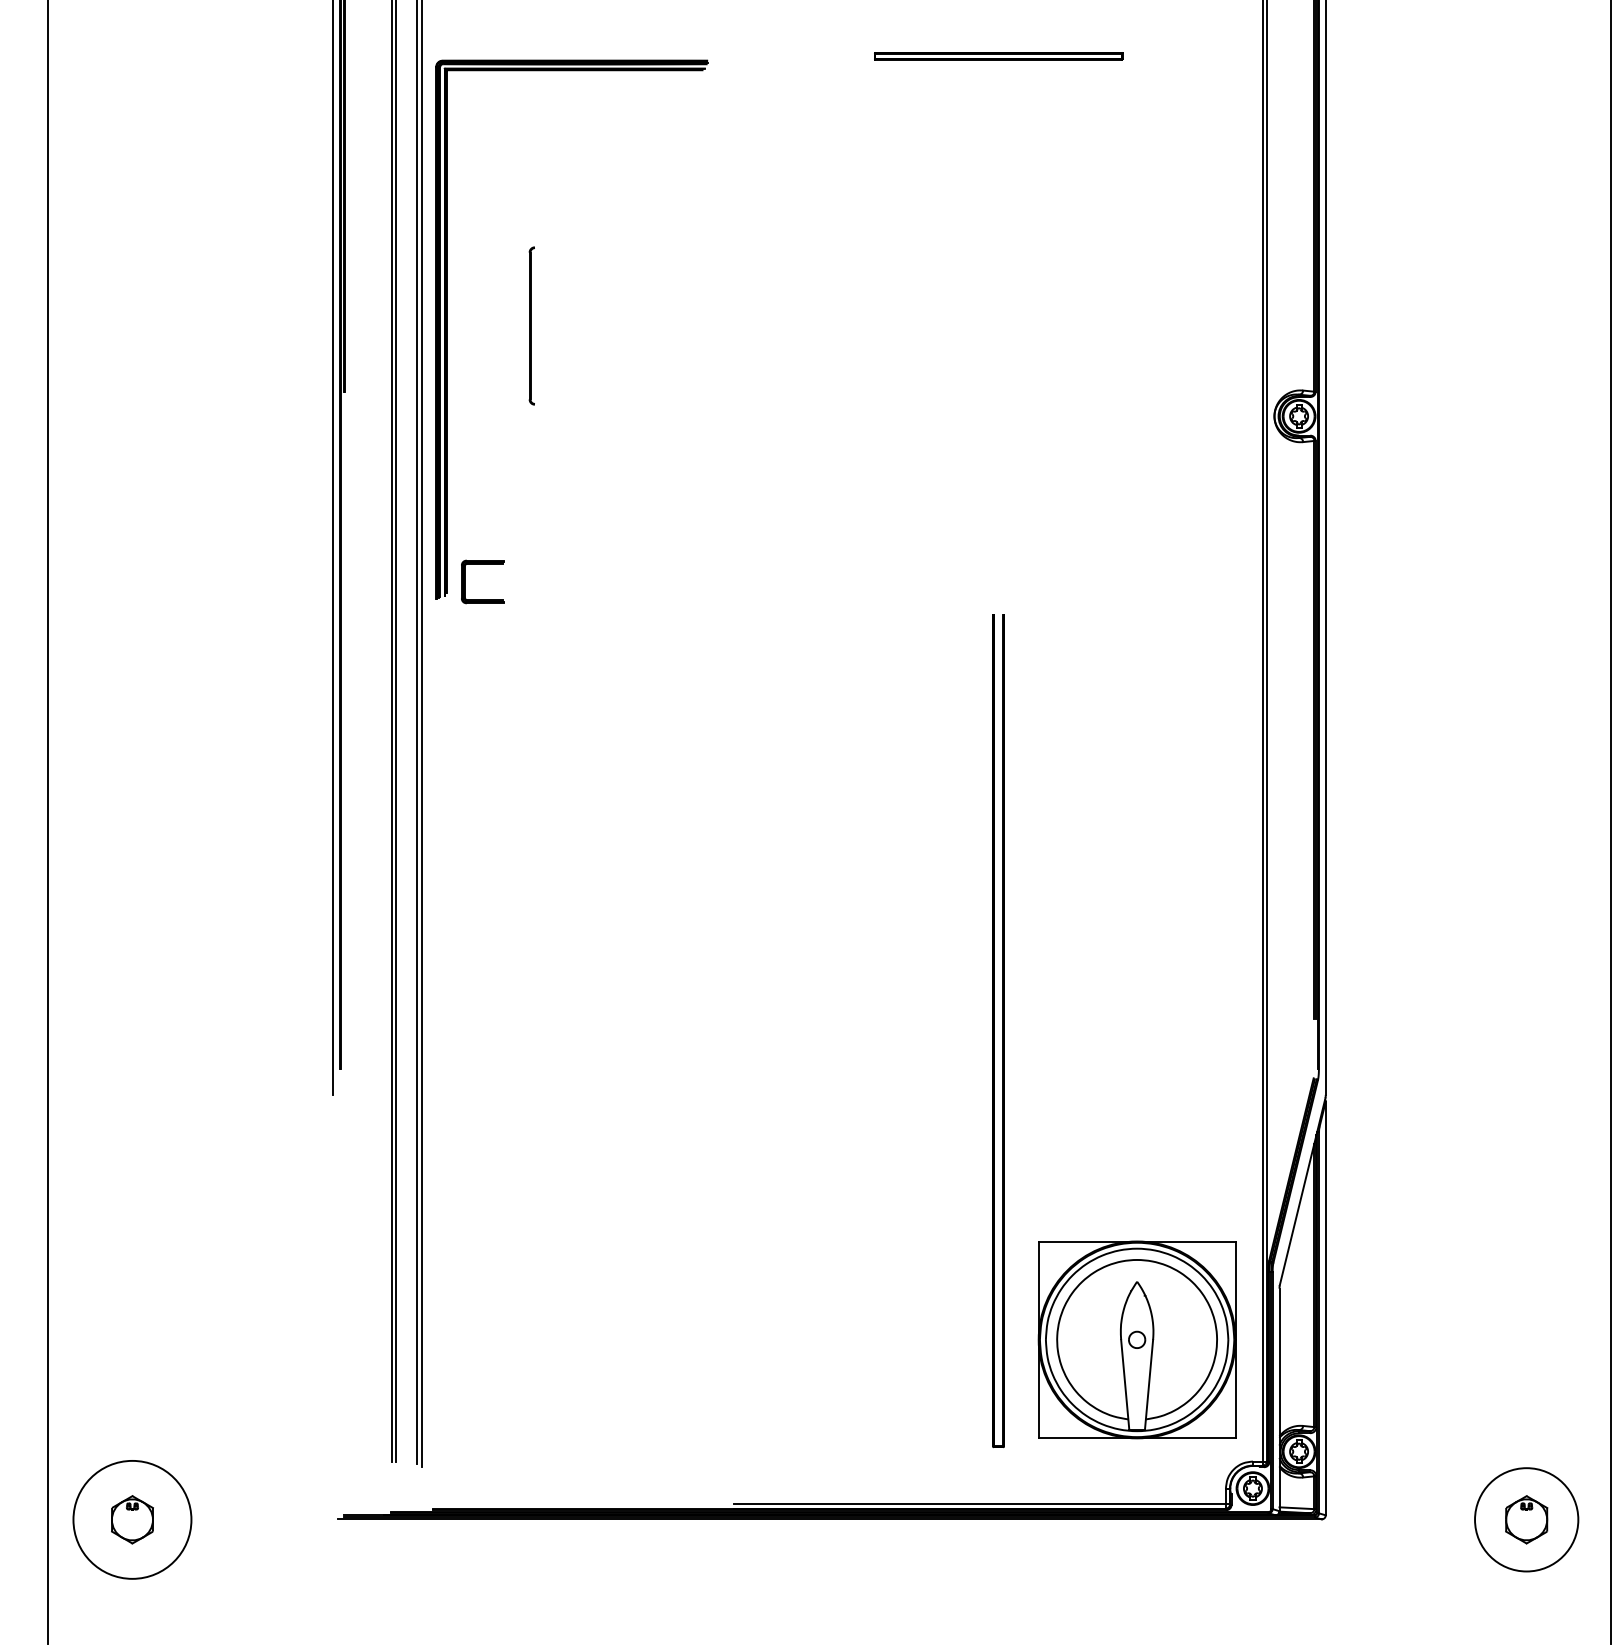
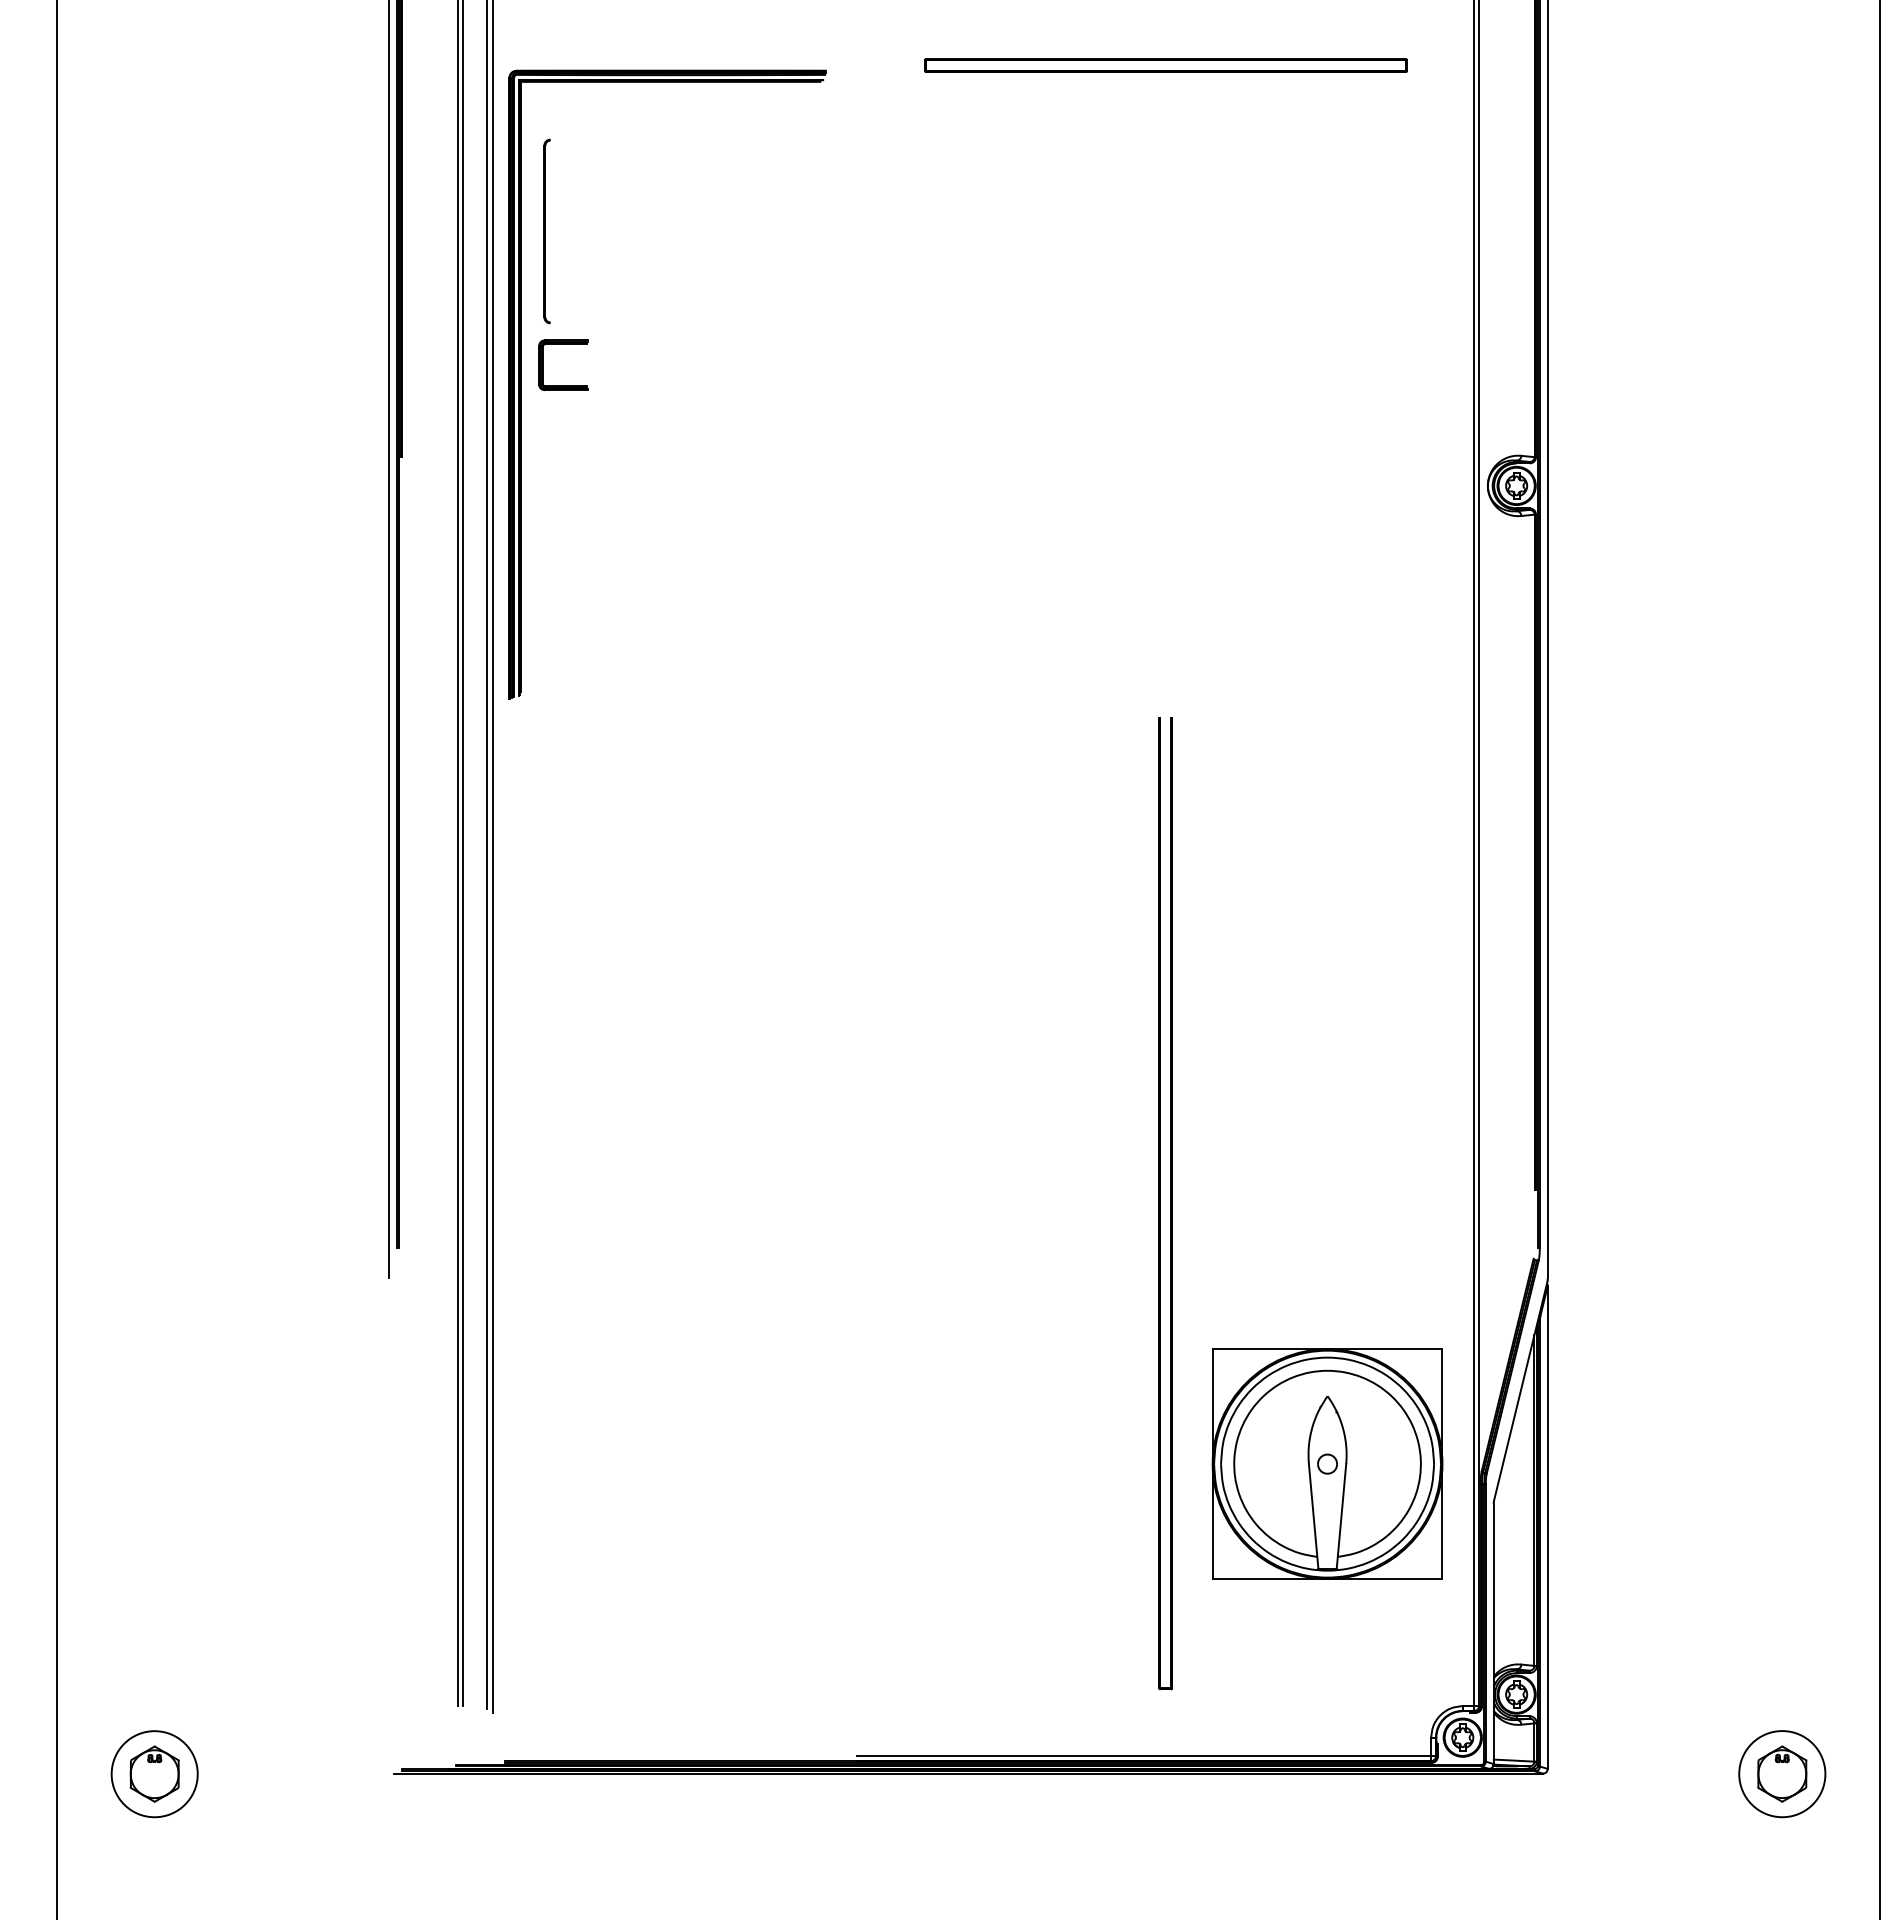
part: (998, 56) -> (1165, 65), size x1.67
part: (531, 326) -> (546, 231), moved
part: (465, 582) -> (543, 365), moved
part: (1137, 1339) -> (1327, 1463), moved
circle: (132, 1520) -> (154, 1774), size x0.62
circle: (1526, 1520) -> (1782, 1774), size x0.71

